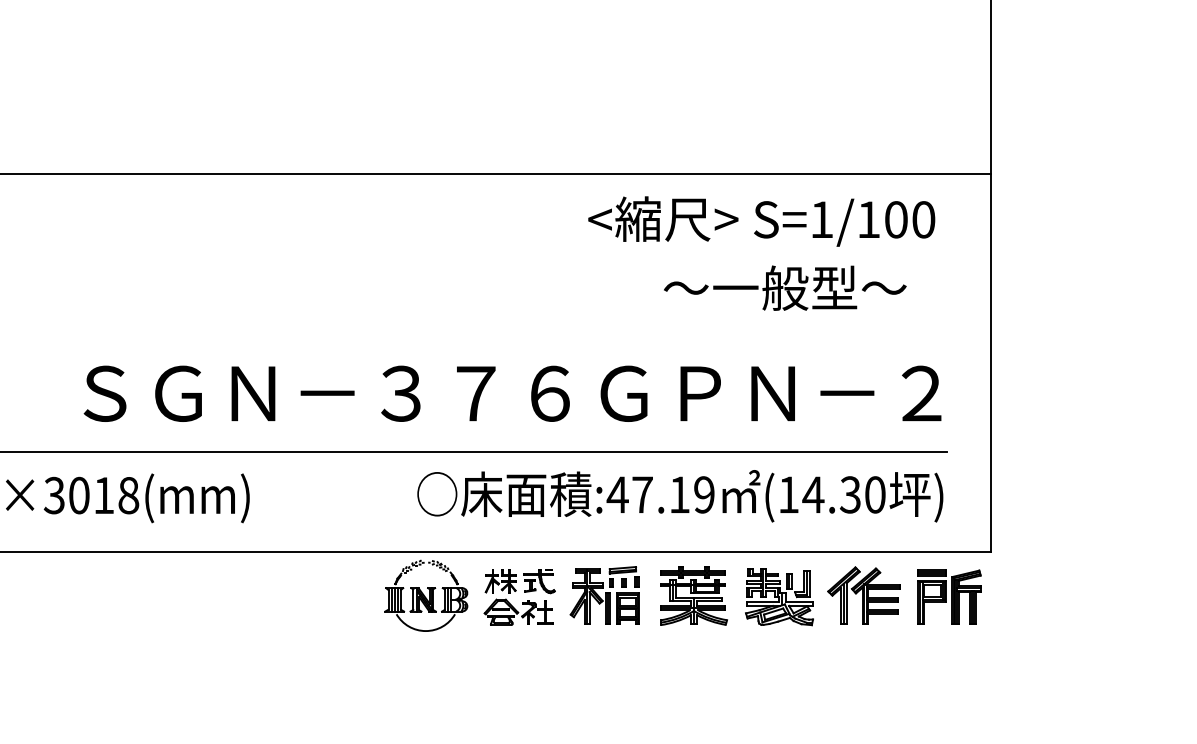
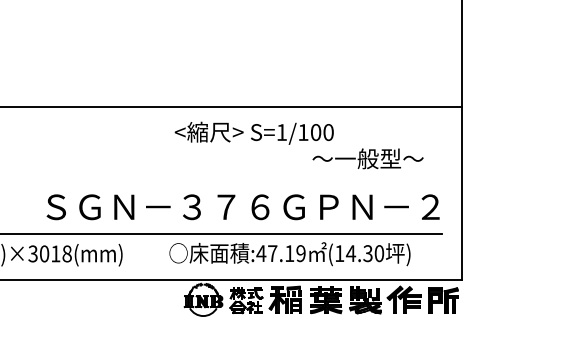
text: (759, 219) -> (253, 132), moved
text: (679, 496) -> (289, 254), moved

